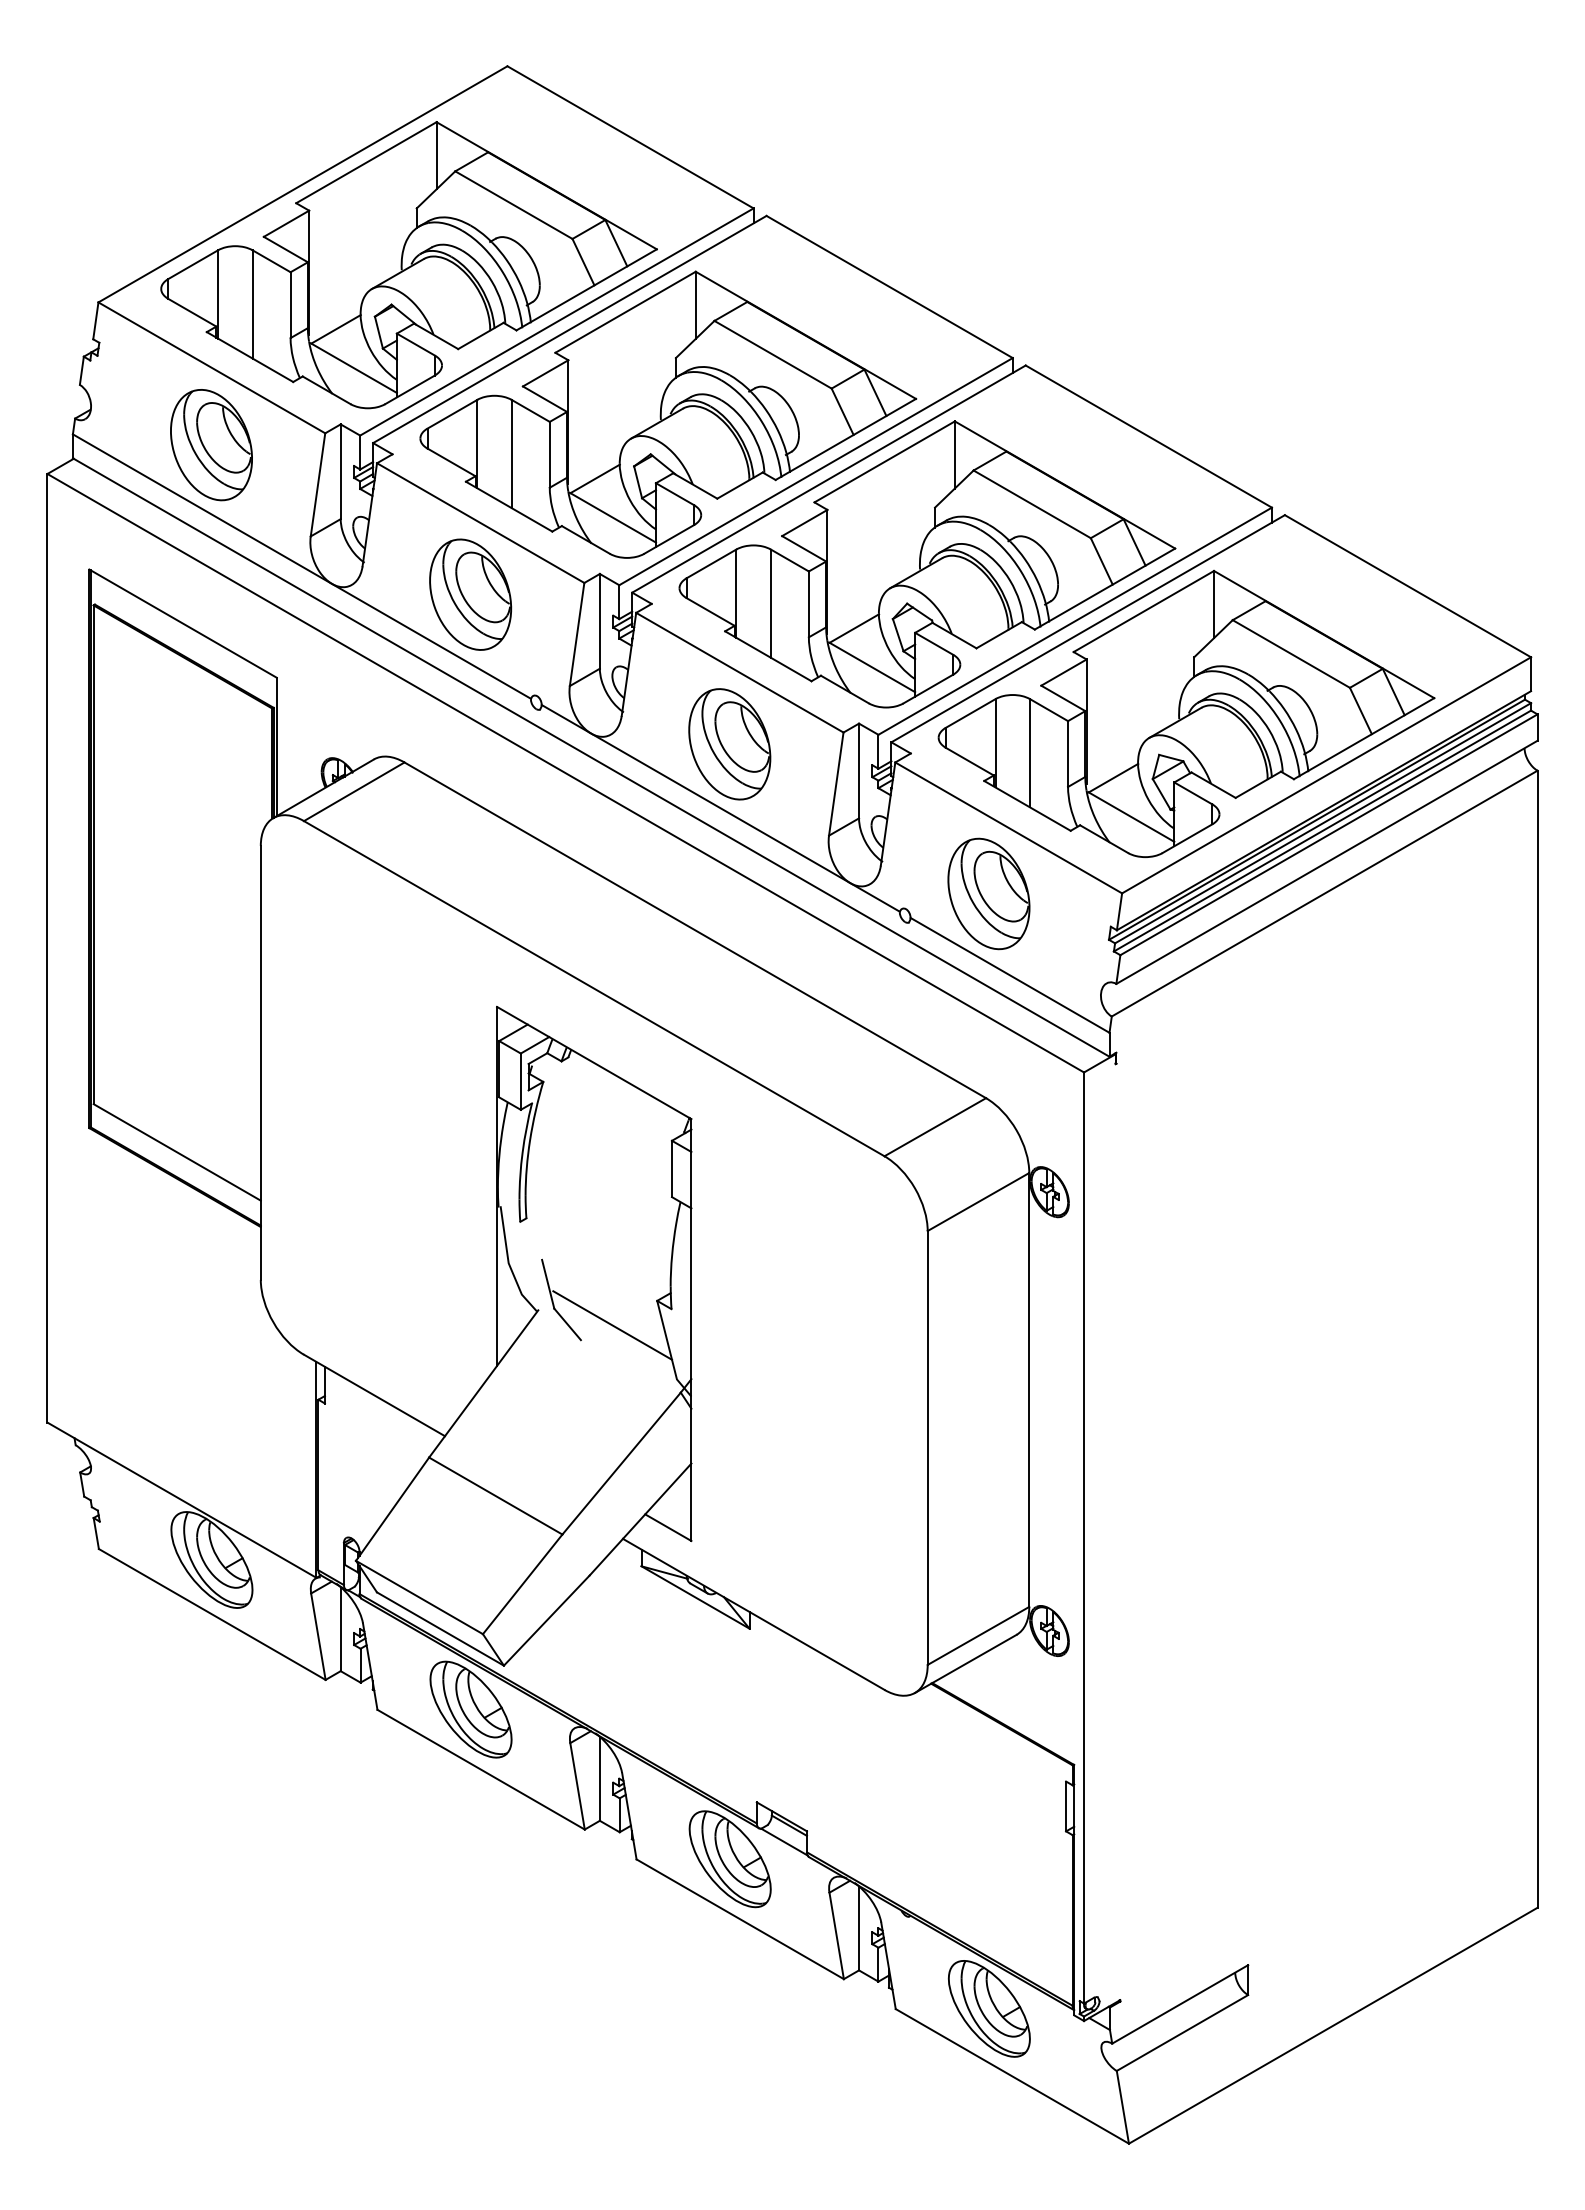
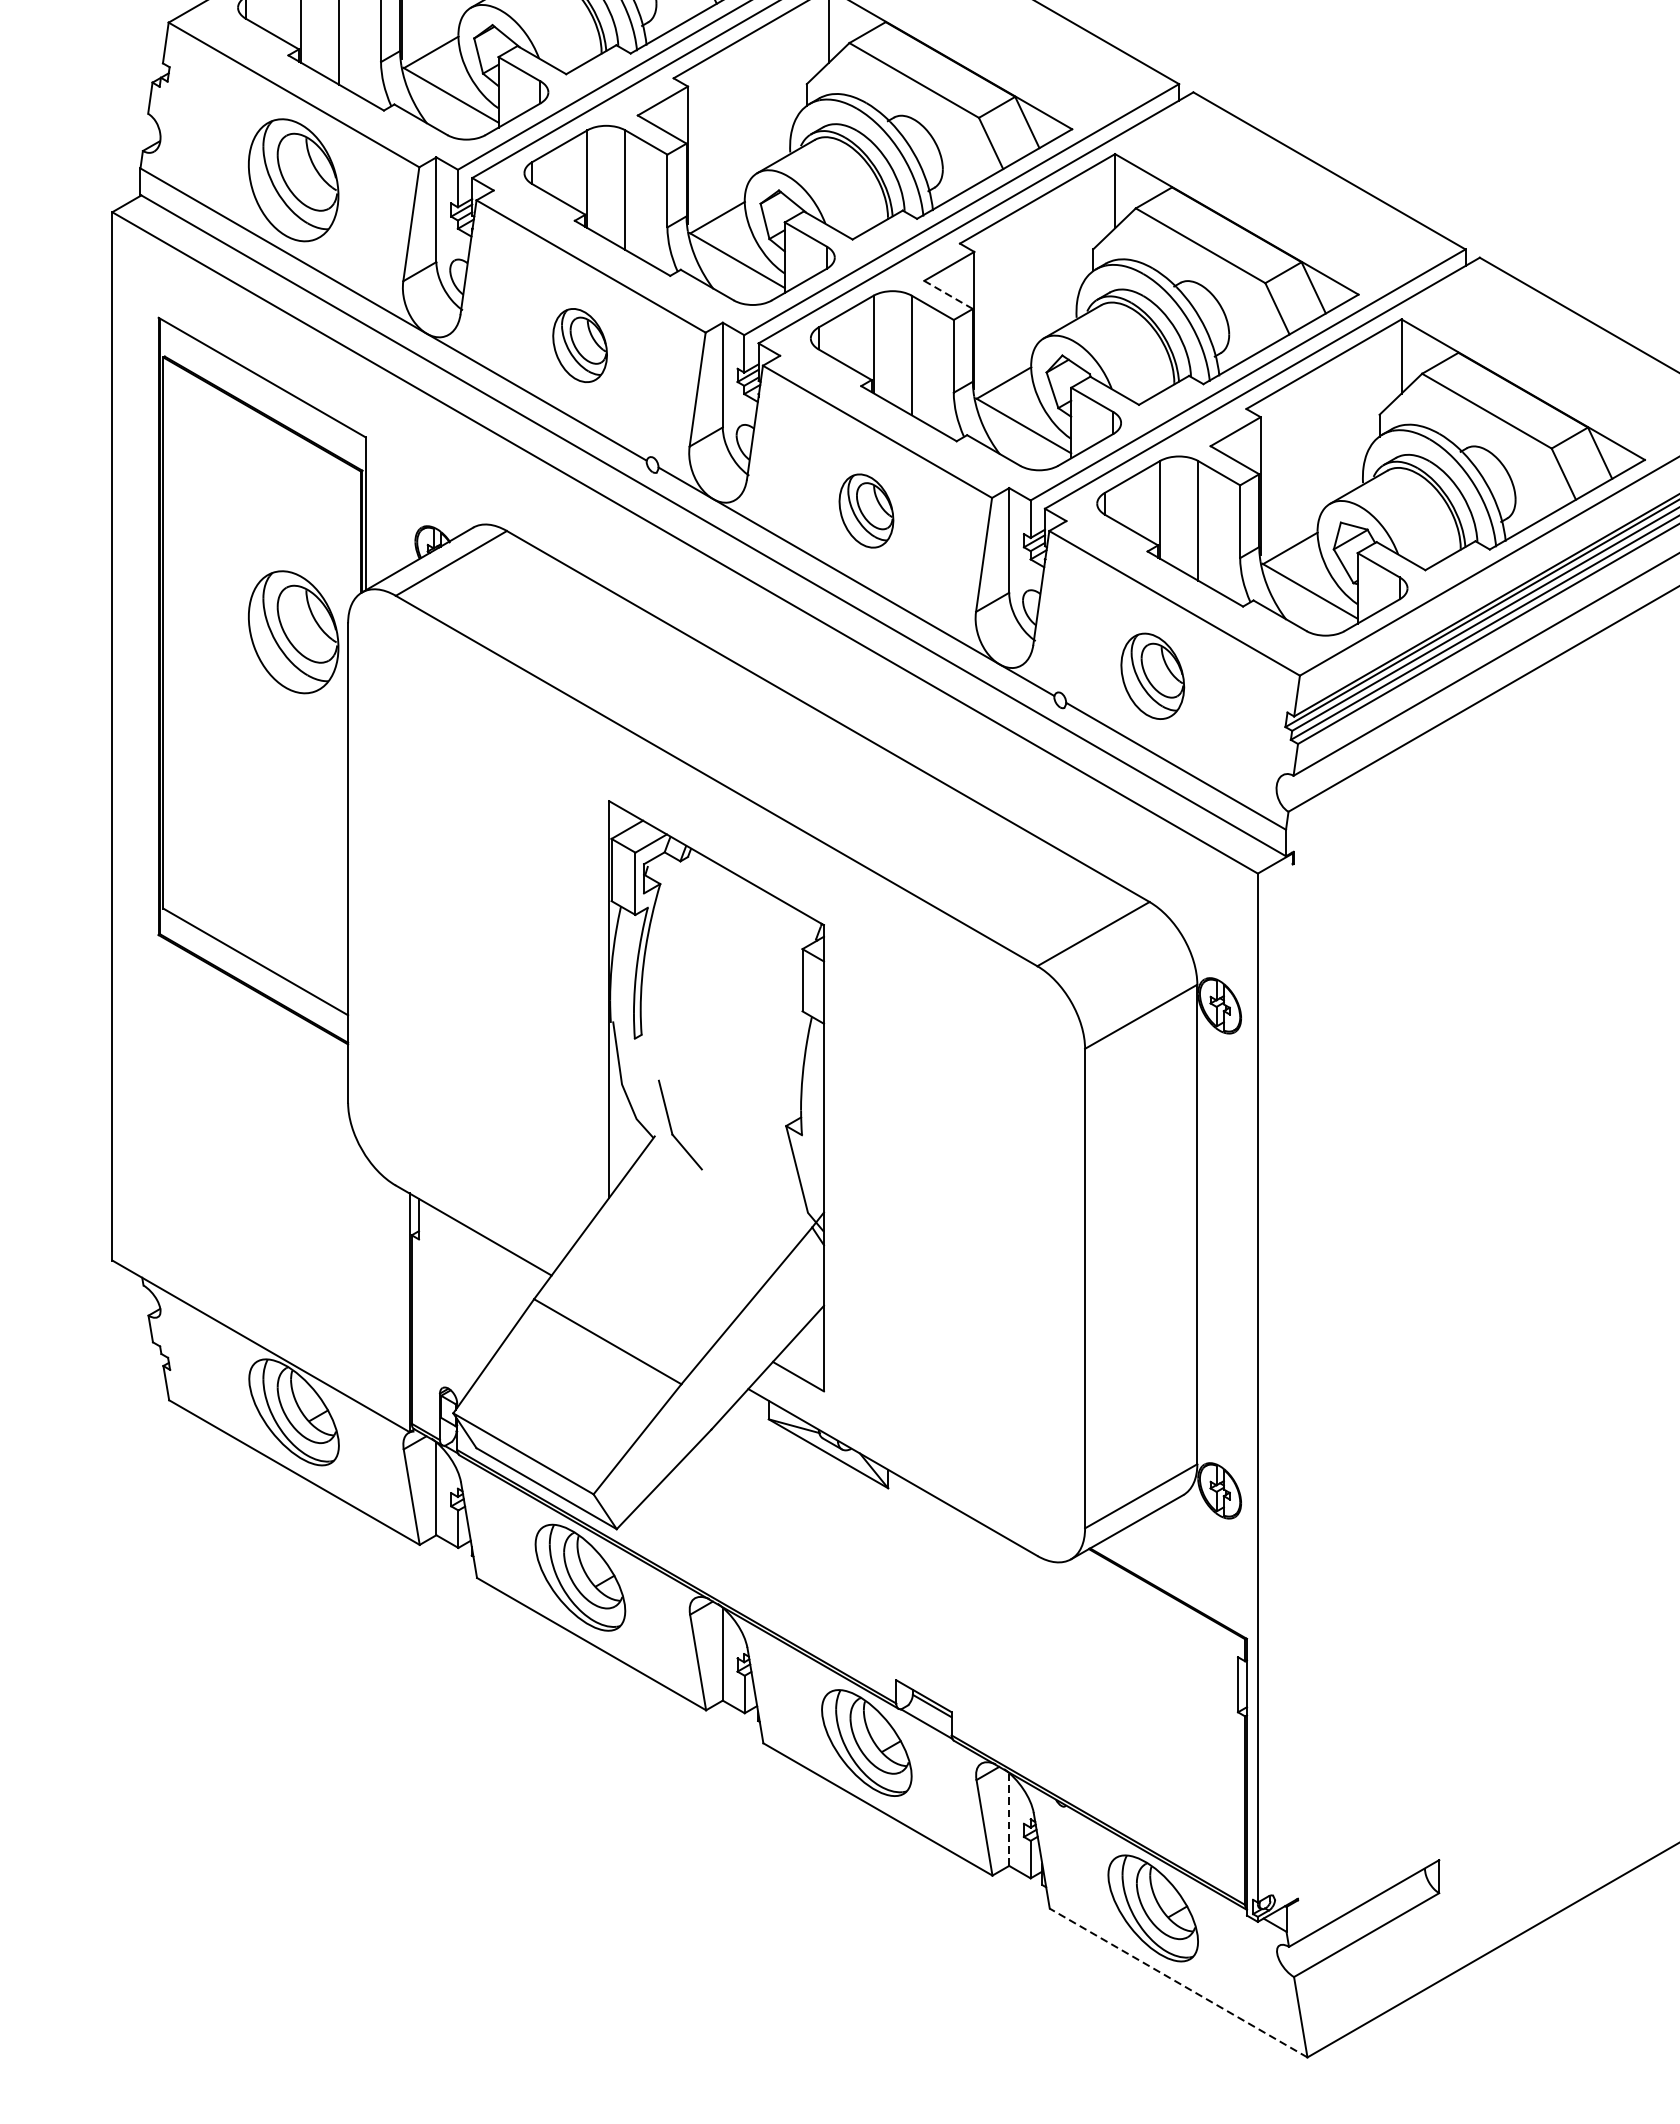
line: (803, 548) -> (947, 294), solid -> dashed
part: (470, 594) -> (579, 345), size x0.6
part: (729, 744) -> (866, 511), size x0.6
part: (211, 854) -> (293, 632), added
part: (988, 893) -> (1152, 675), size x0.7
line: (612, 1325) -> (736, 1153), removed
line: (859, 1928) -> (1009, 1819), solid -> dashed
line: (1012, 2076) -> (1178, 1983), solid -> dashed

